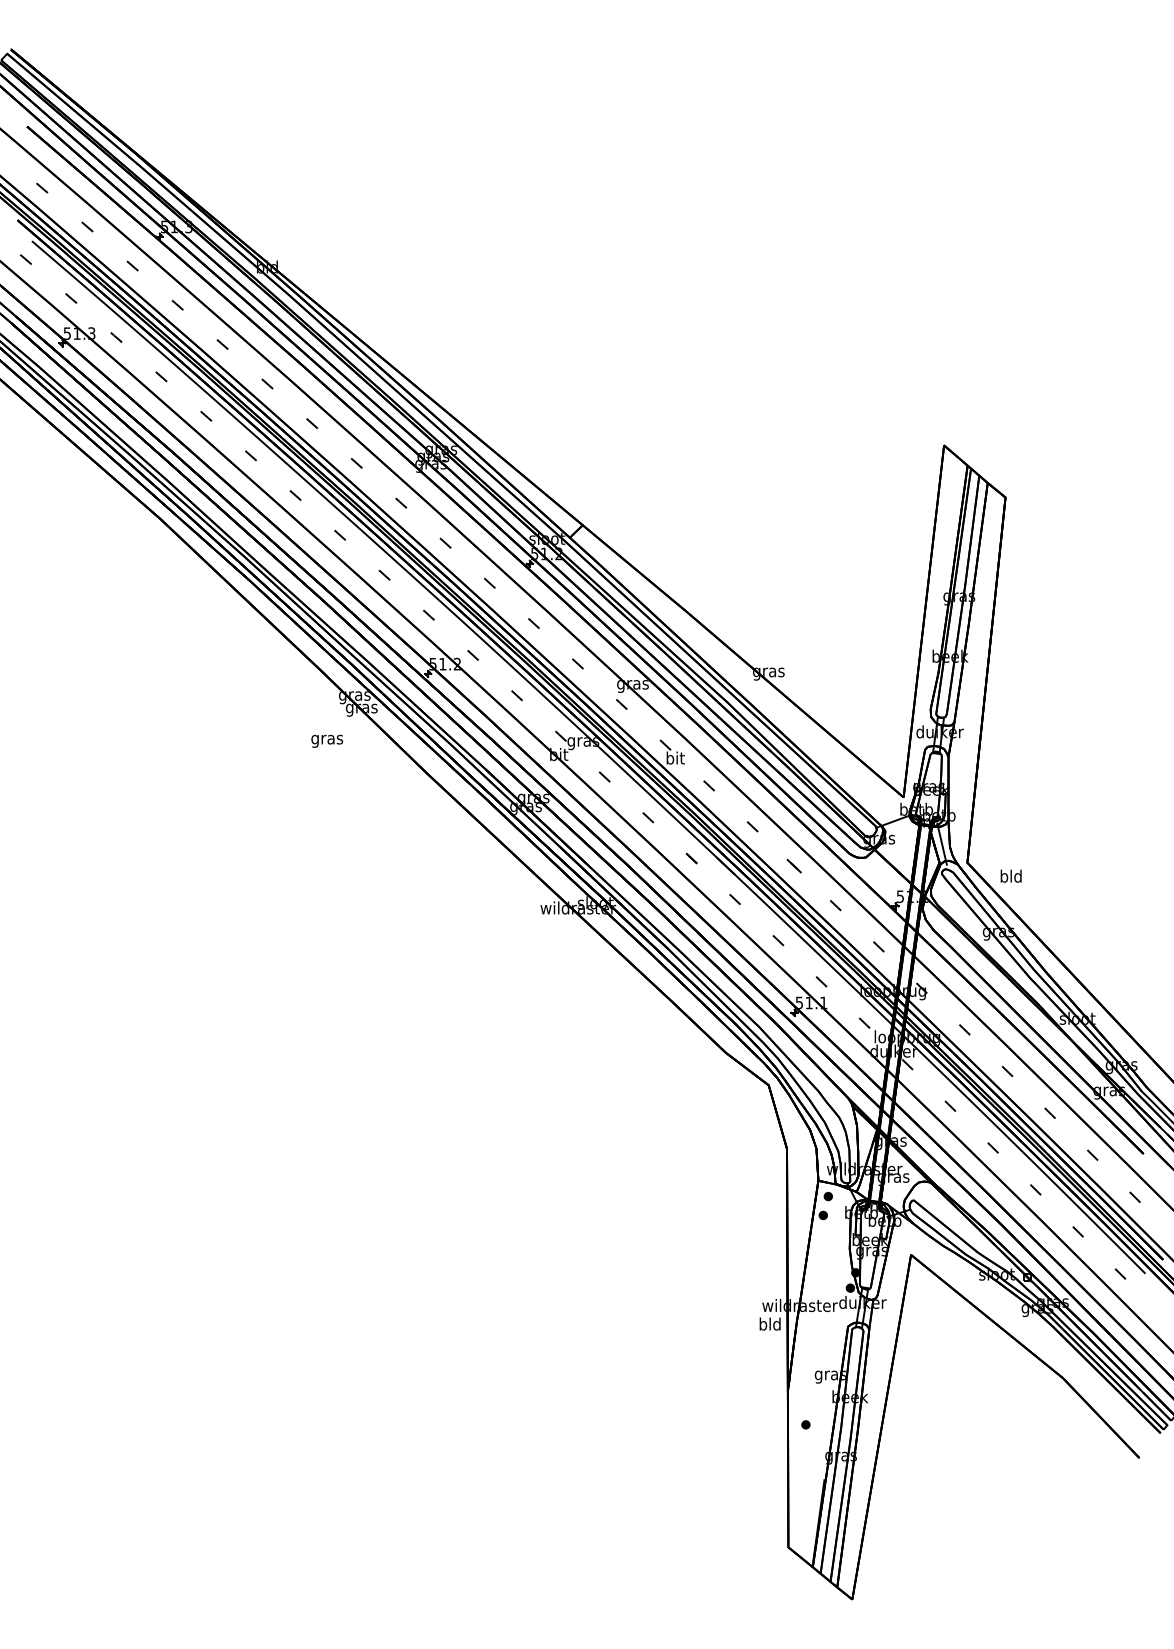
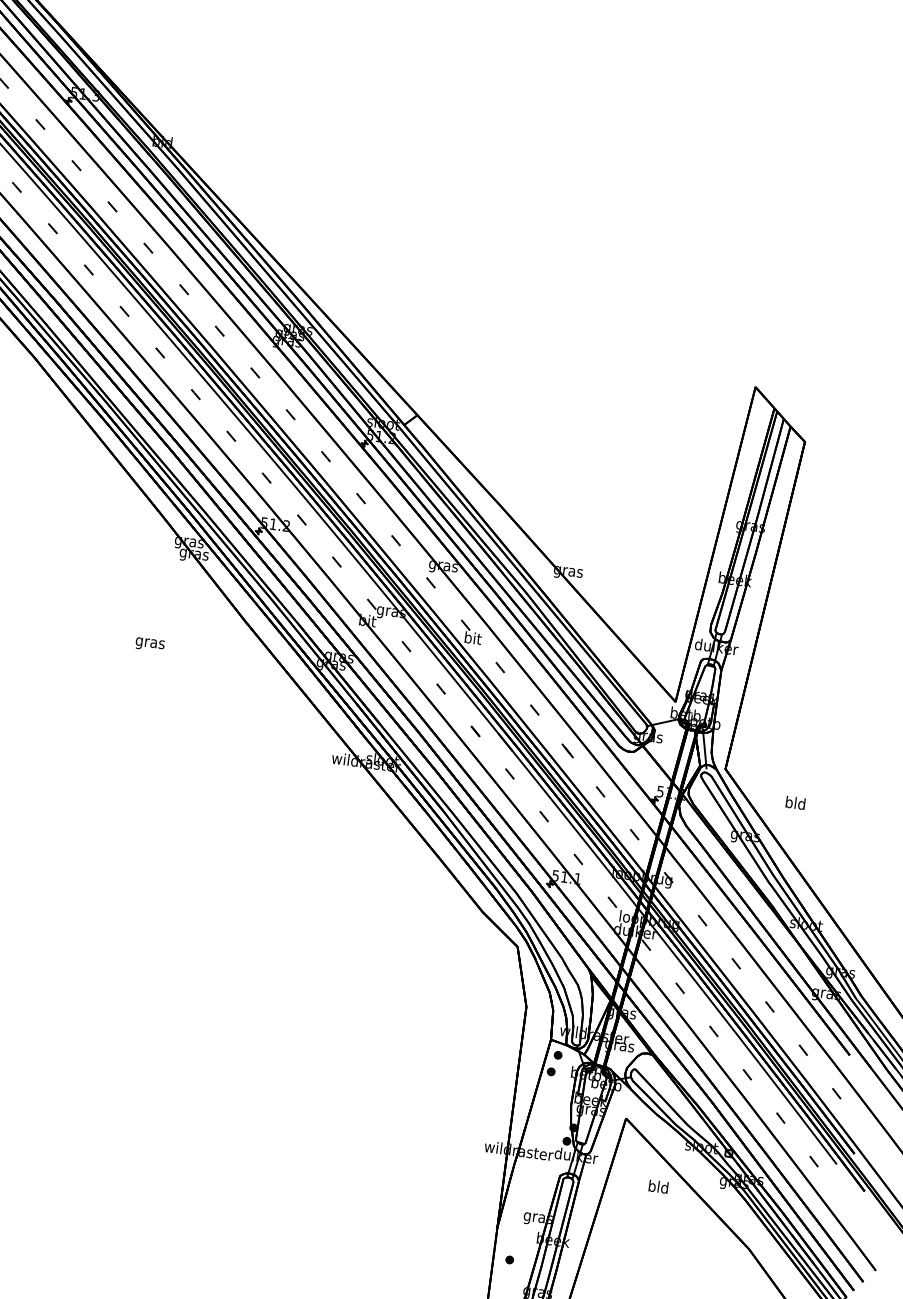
text: (327, 740) -> (150, 643), moved
text: (1010, 875) -> (795, 802), moved
text: (769, 1323) -> (658, 1186), moved

